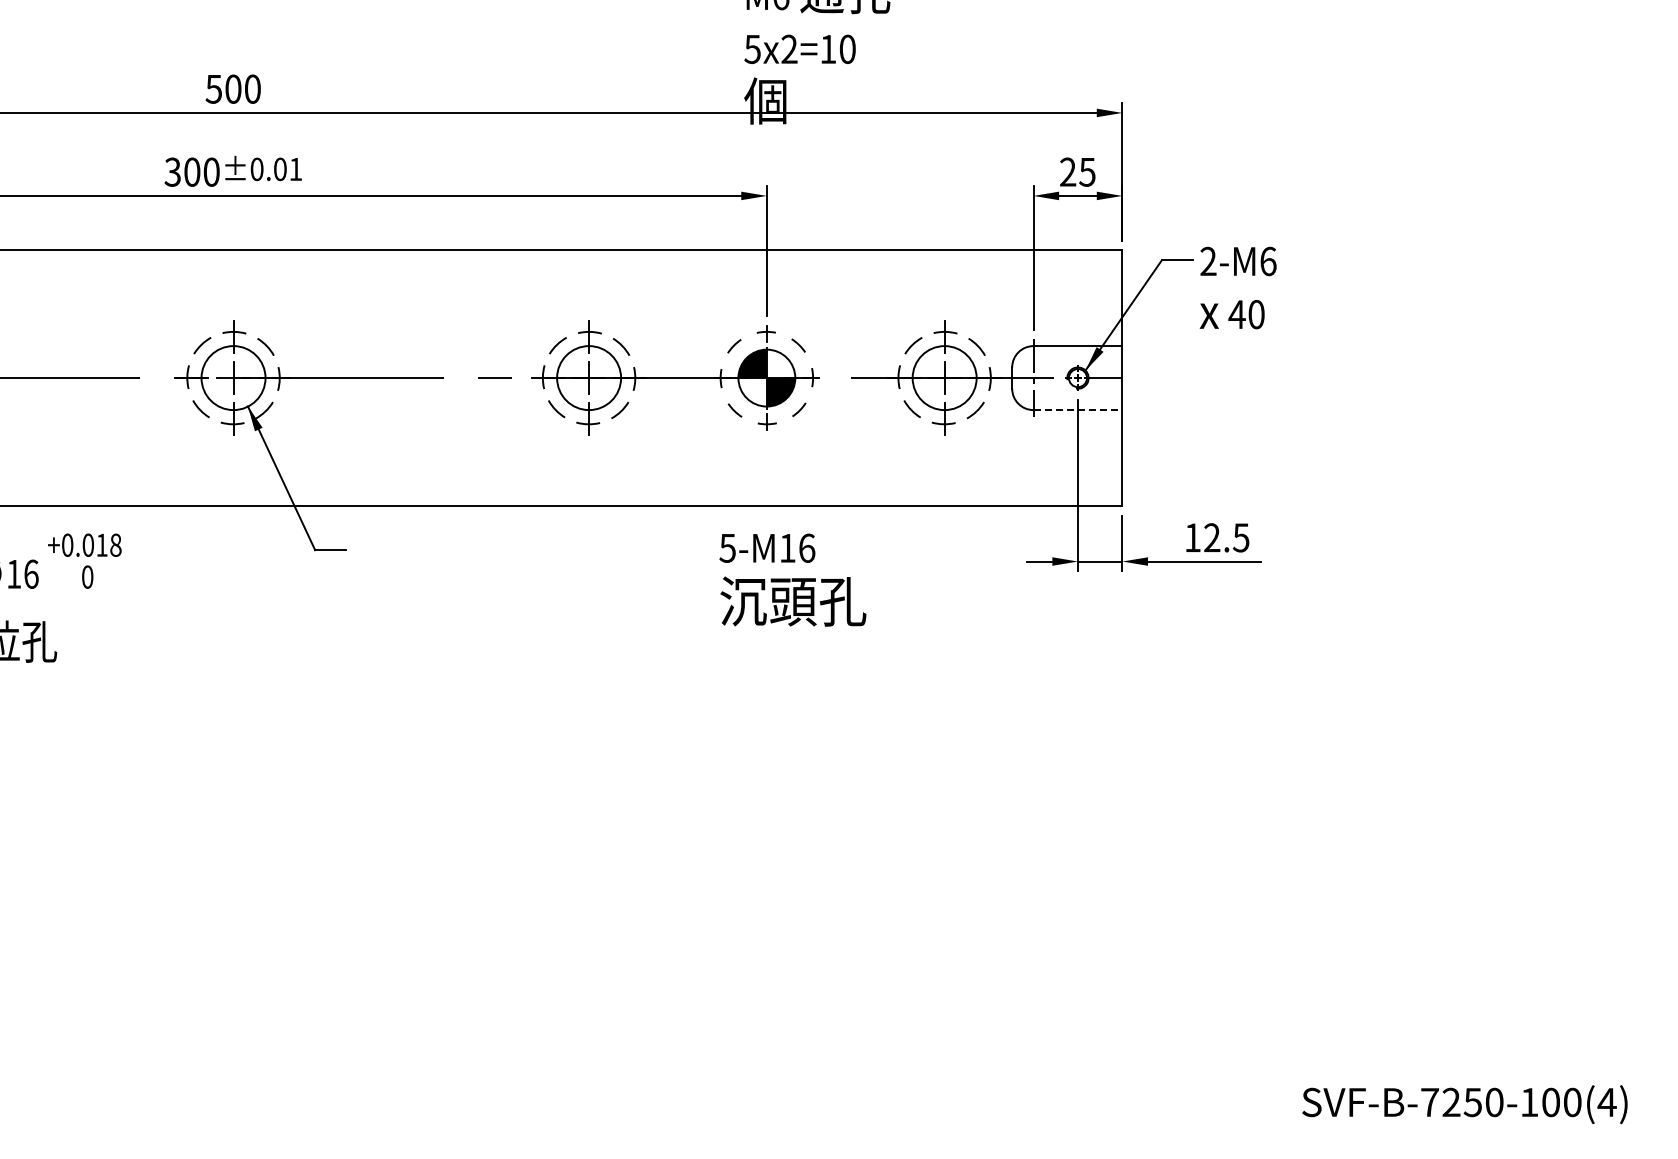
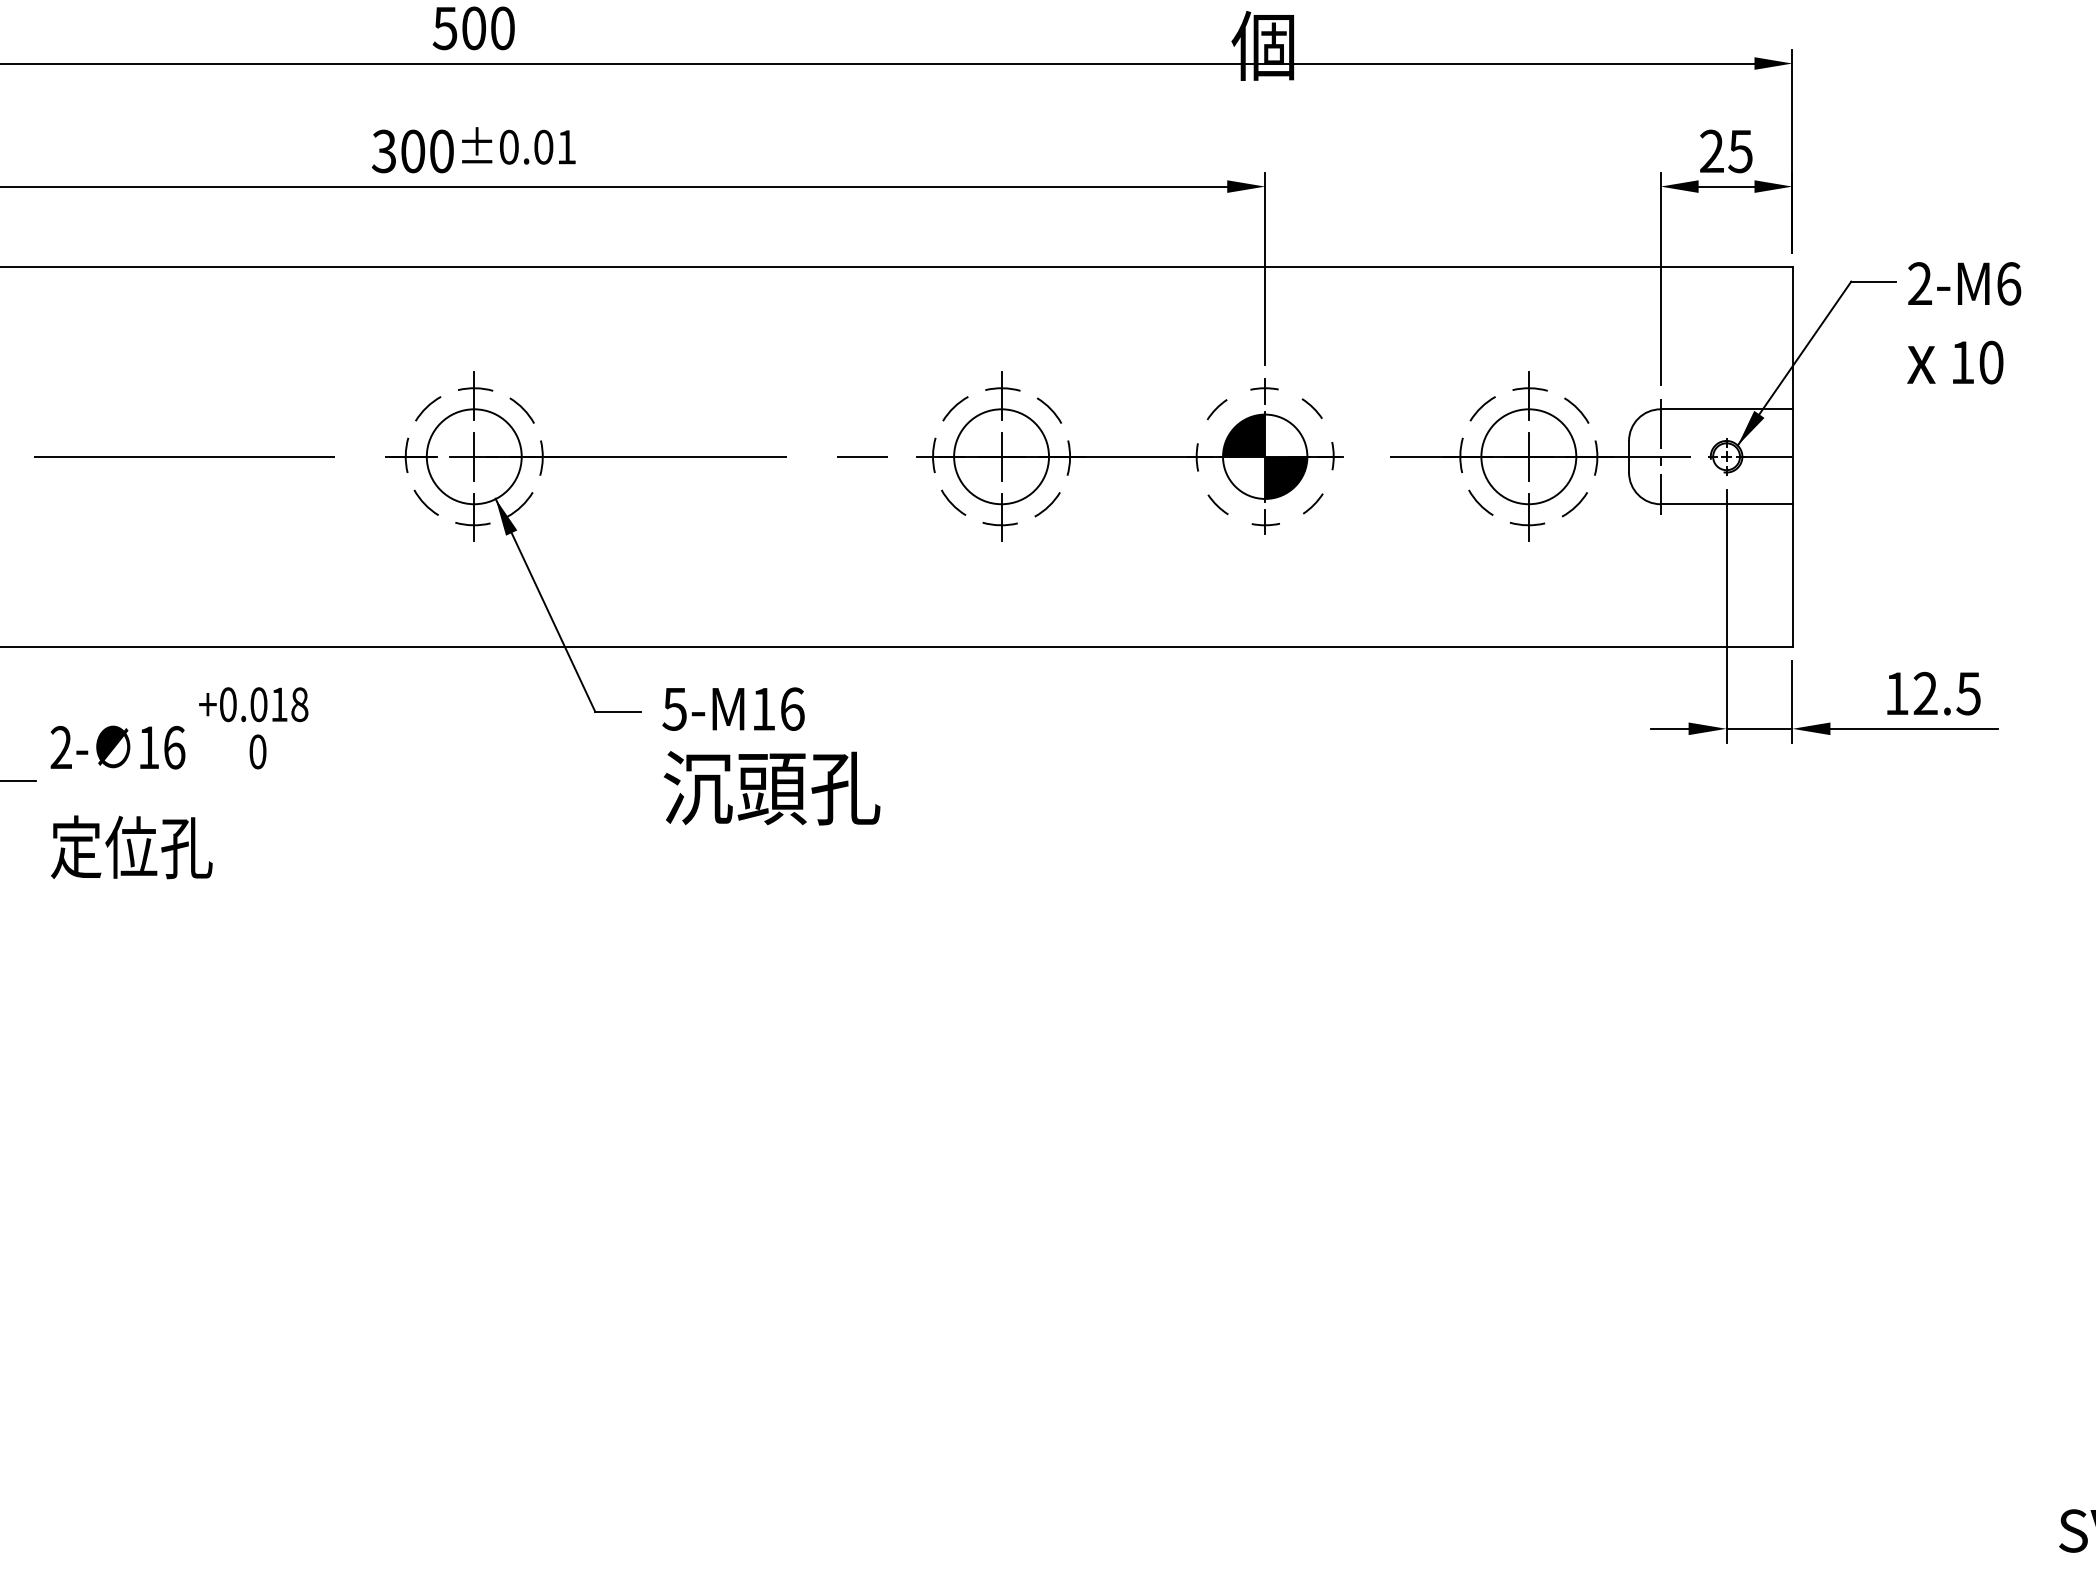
text: (1236, 314) -> (1961, 362), 40 -> 10
line: (1078, 410) -> (1727, 504), dashed -> solid
text: (792, 579) -> (770, 755), moved

